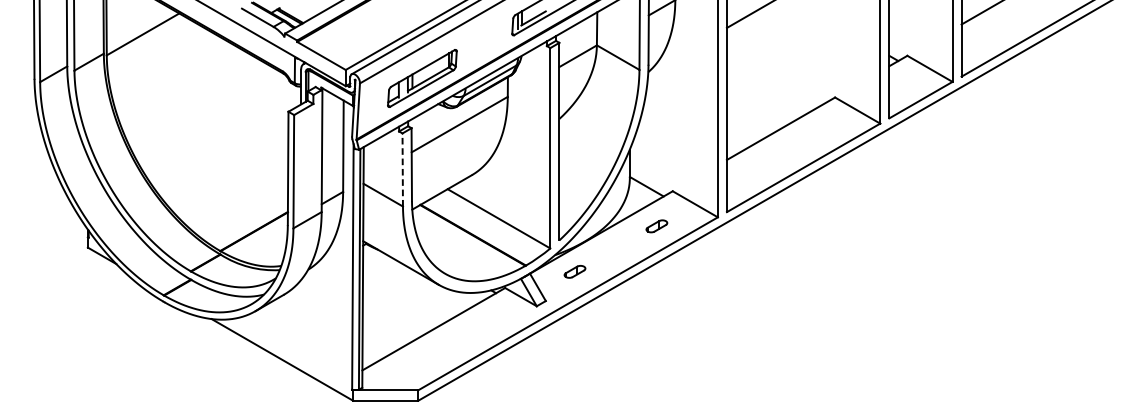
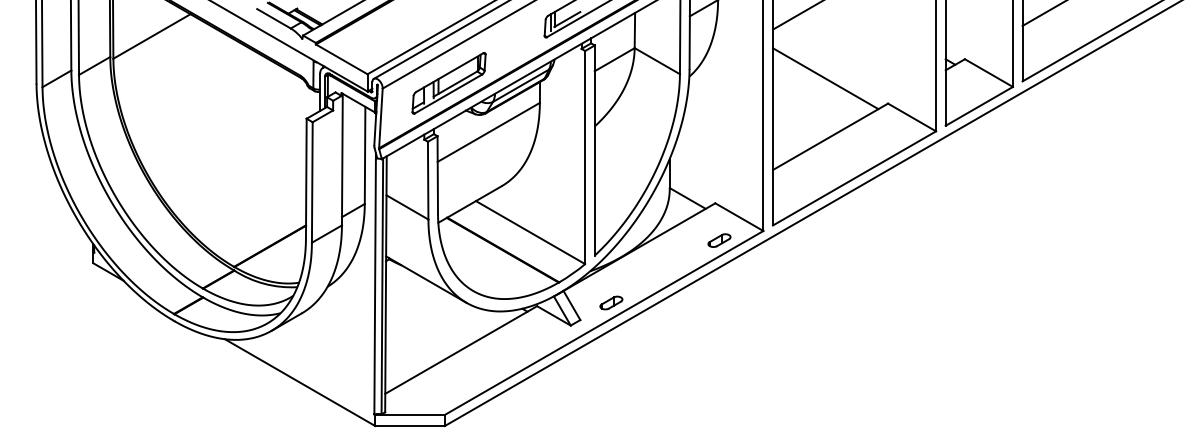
line: (776, 73) -> (825, 78), added
line: (403, 169) -> (428, 180), dashed -> solid
part: (656, 226) -> (719, 240), moved
part: (575, 271) -> (611, 302), moved

